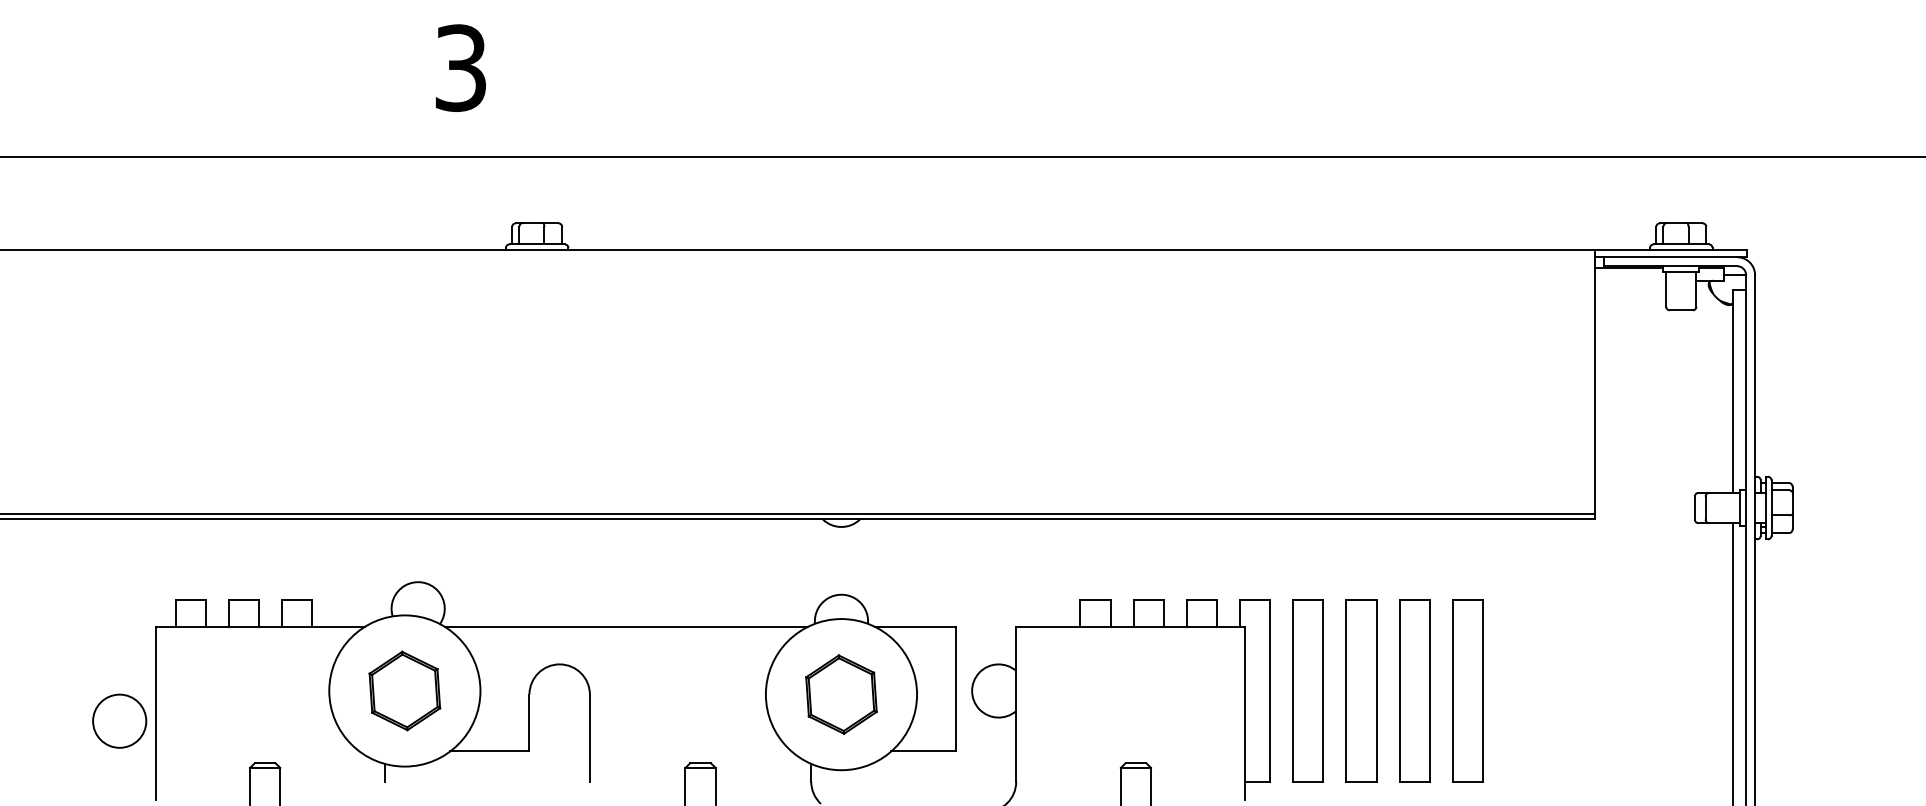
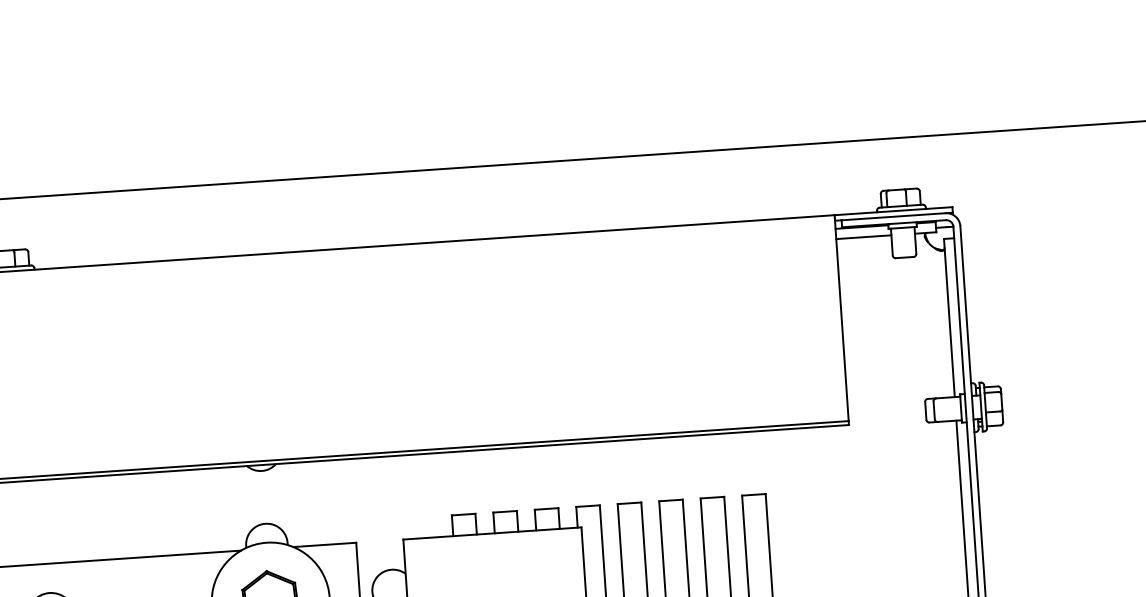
line: (1630, 280) -> (863, 237), added

